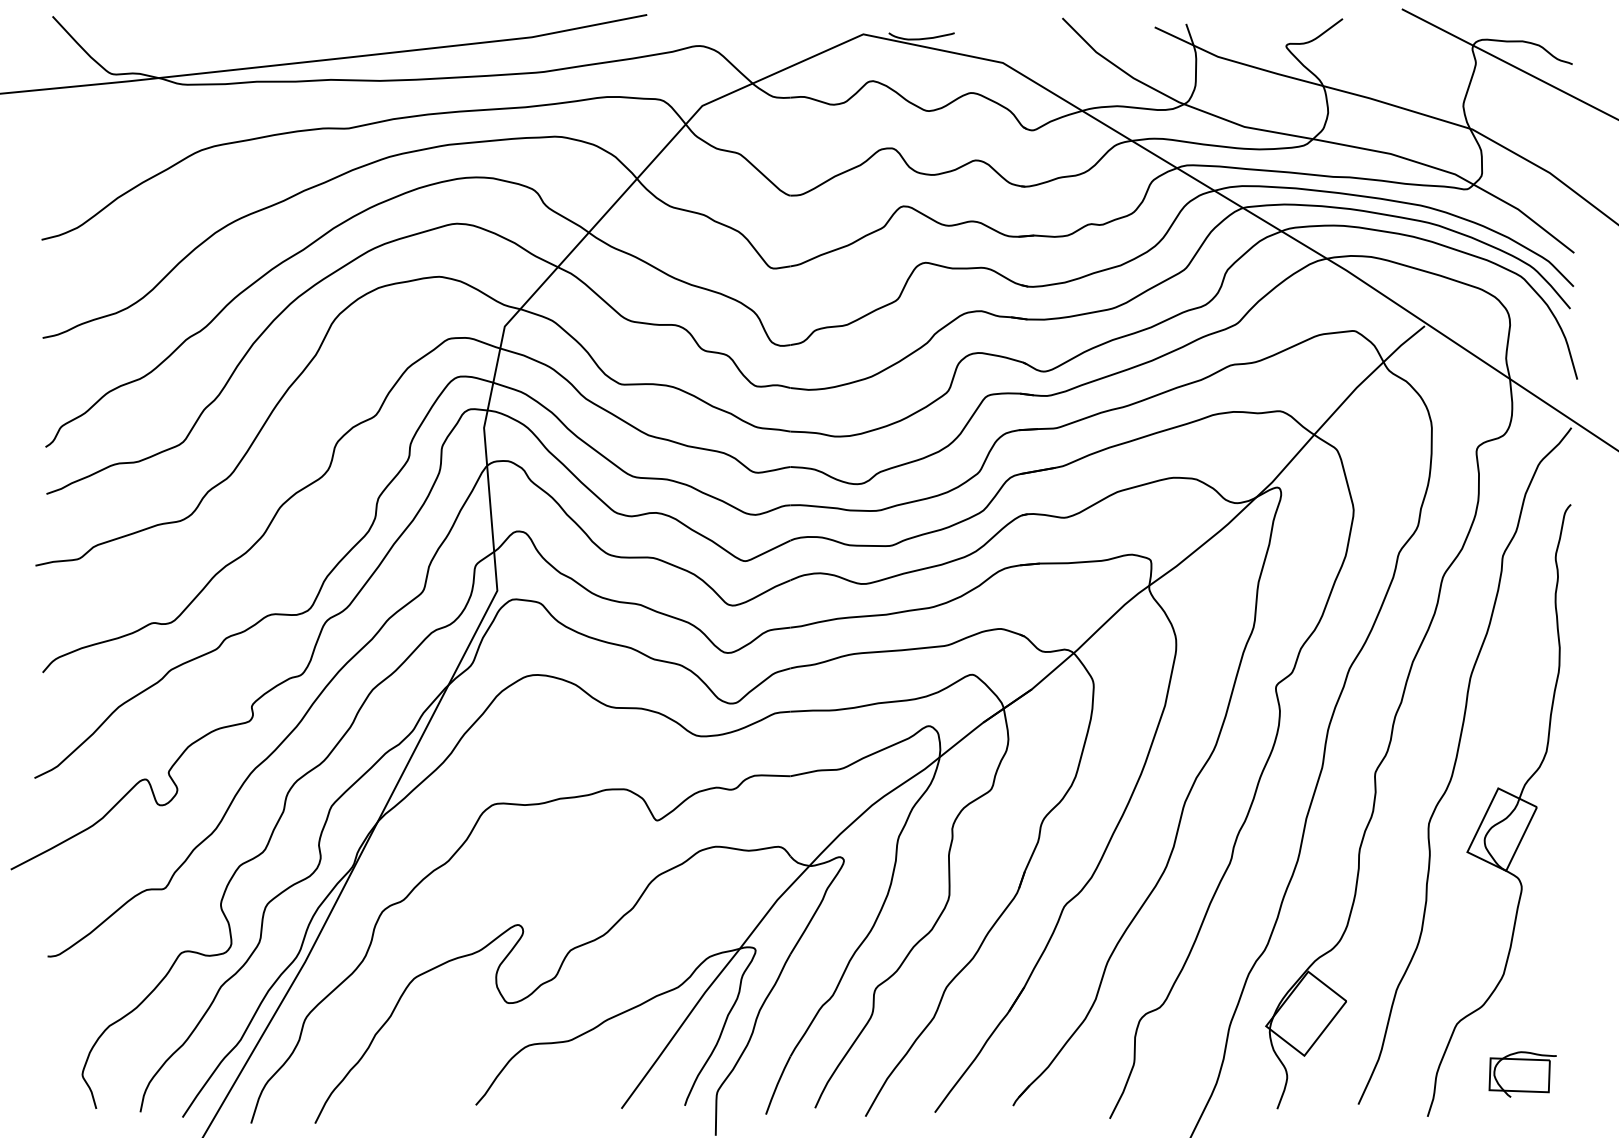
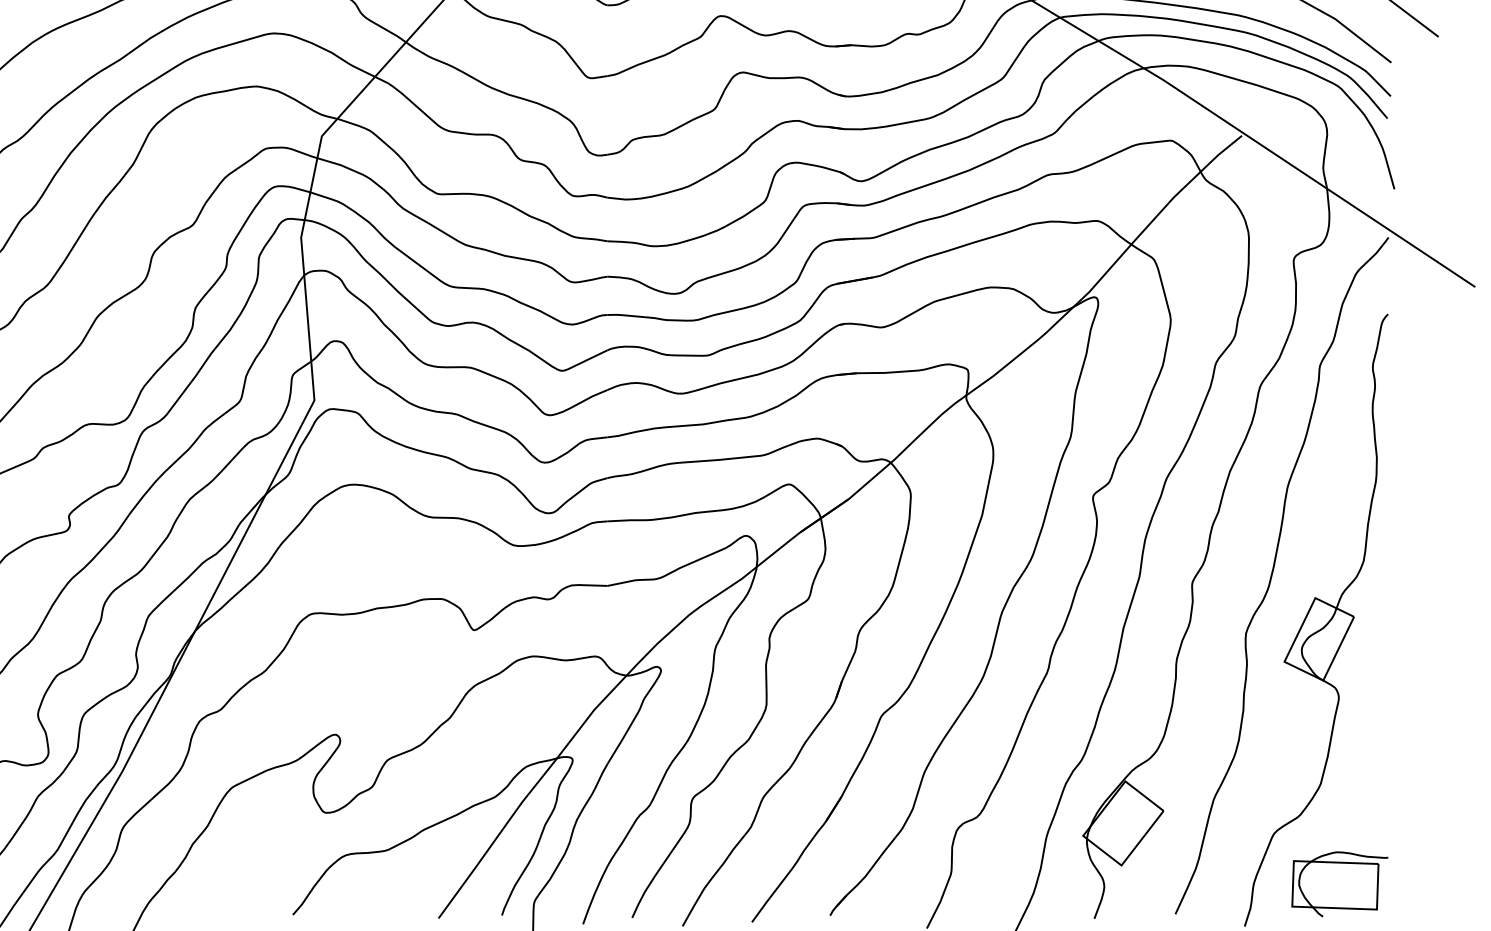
part: (1522, 1074) -> (1339, 884), size x1.43

